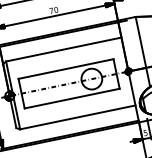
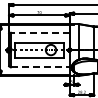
line: (62, 49) -> (39, 32), solid -> dashed
line: (78, 117) -> (40, 67), solid -> dashed

